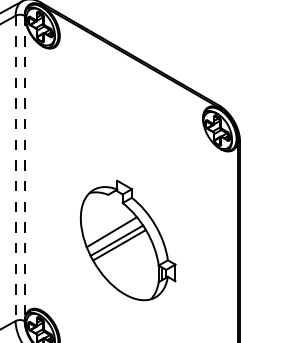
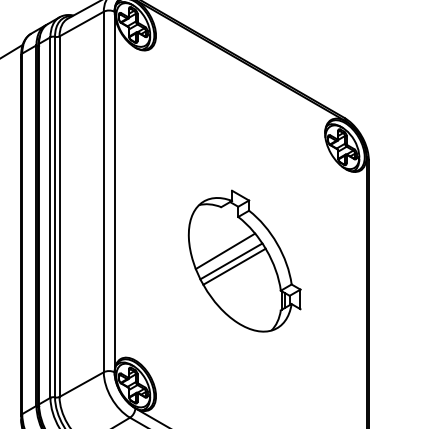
line: (15, 168) -> (103, 192), dashed -> solid
line: (24, 168) -> (114, 192), dashed -> solid
part: (127, 239) -> (244, 260), moved

